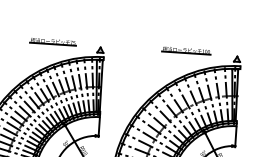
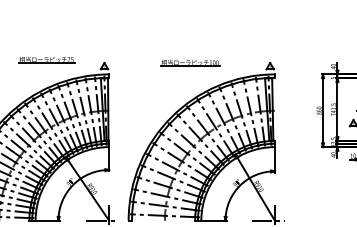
part: (186, 50) -> (190, 62), moved

